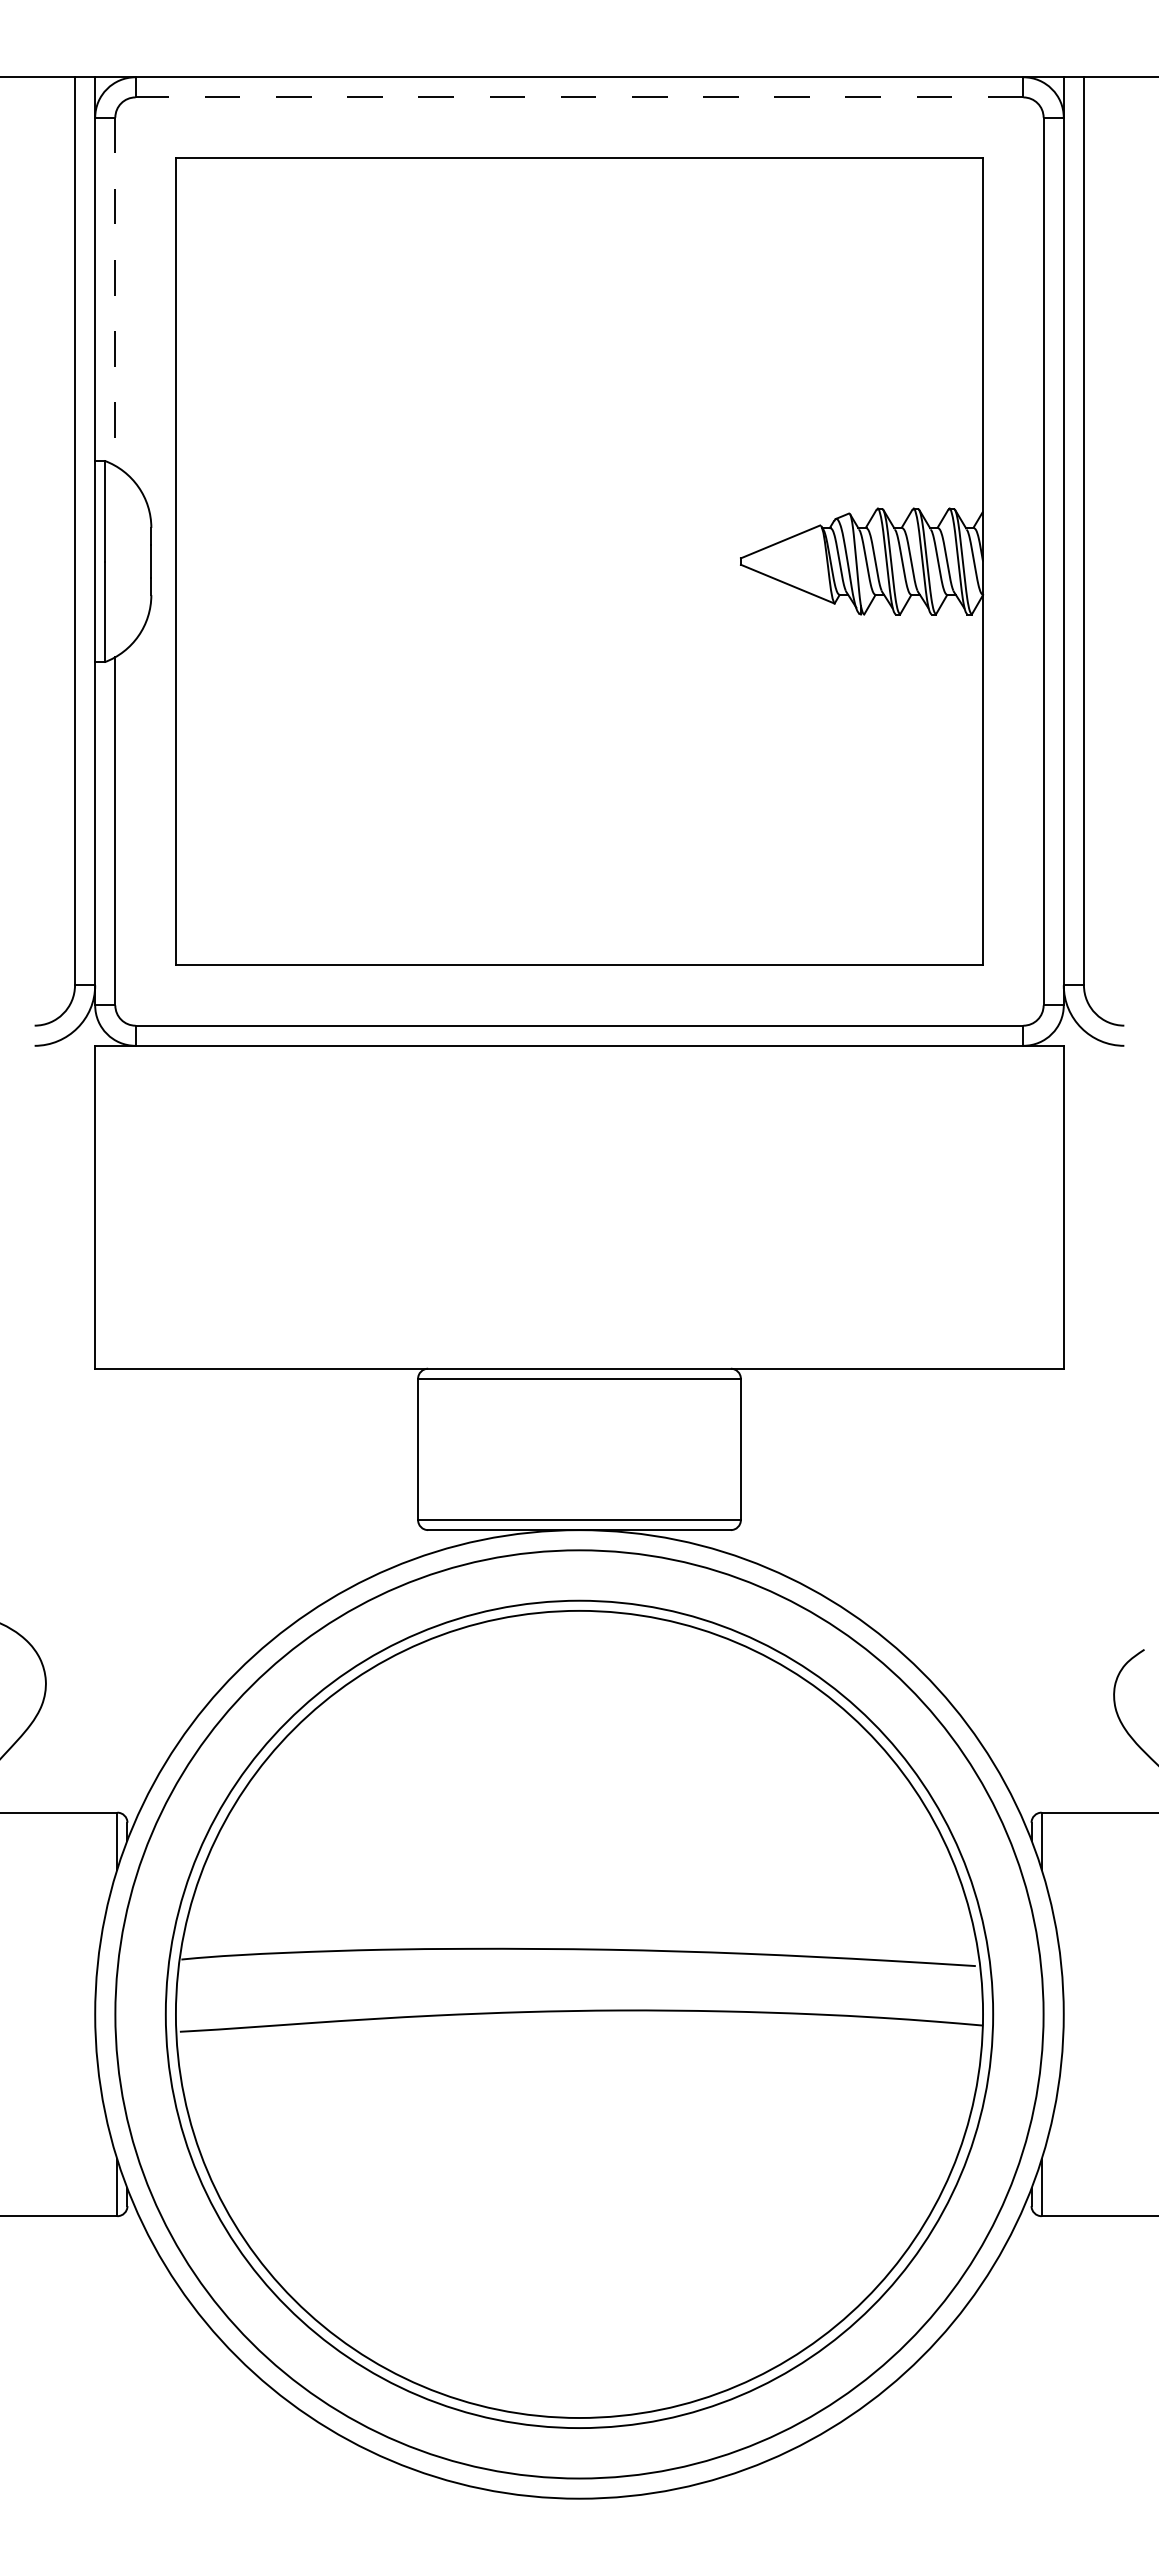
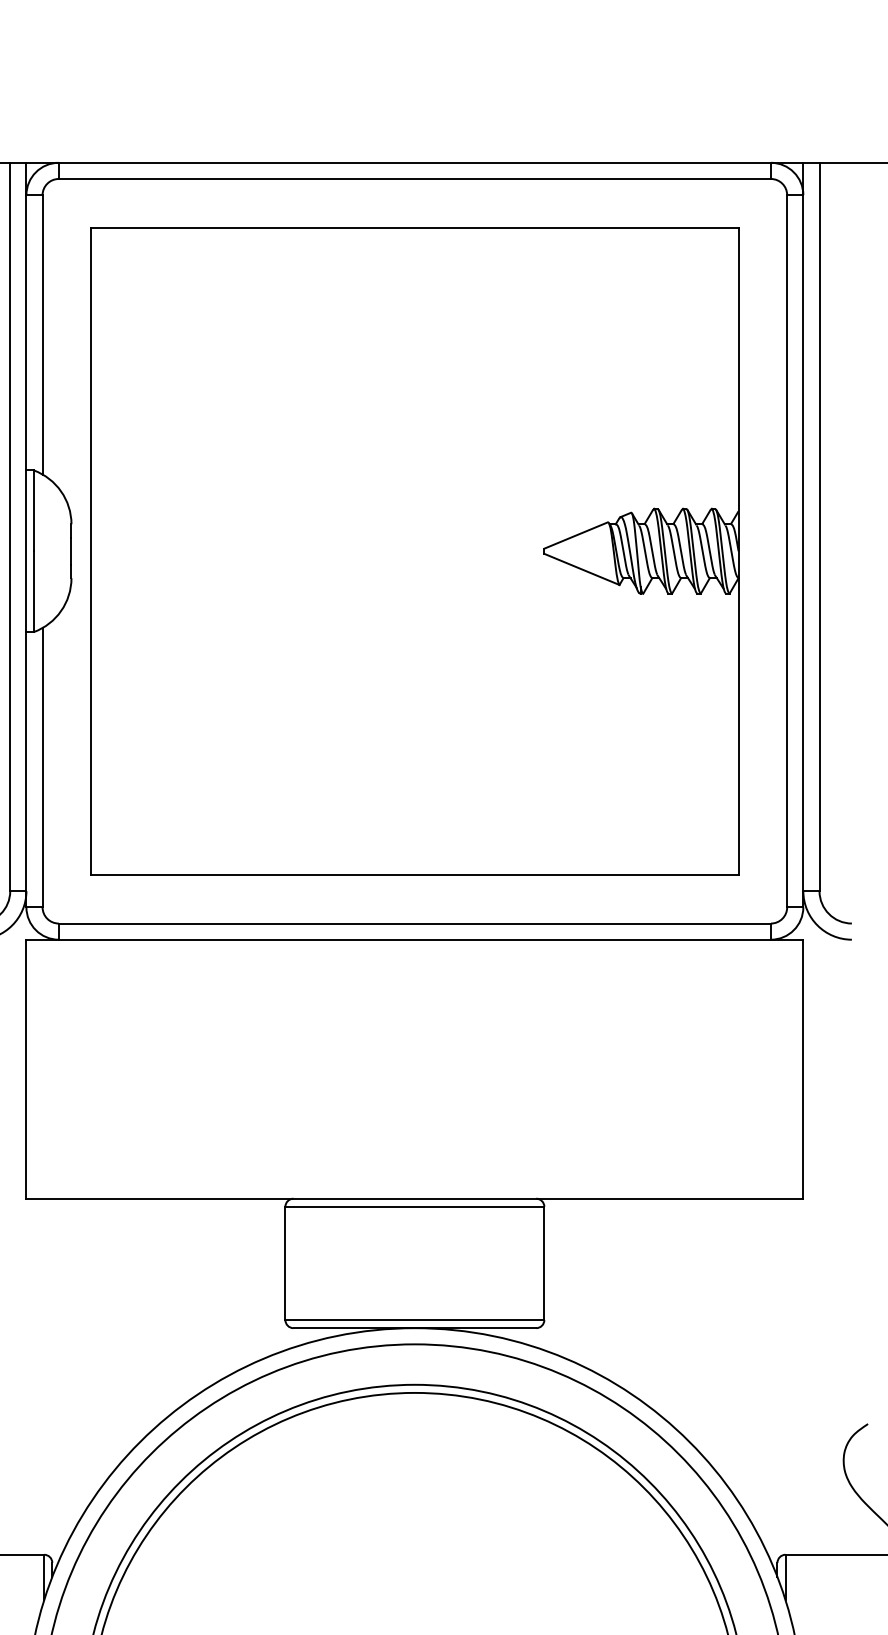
line: (579, 97) -> (414, 179), dashed -> solid
line: (115, 292) -> (42, 335), dashed -> solid

